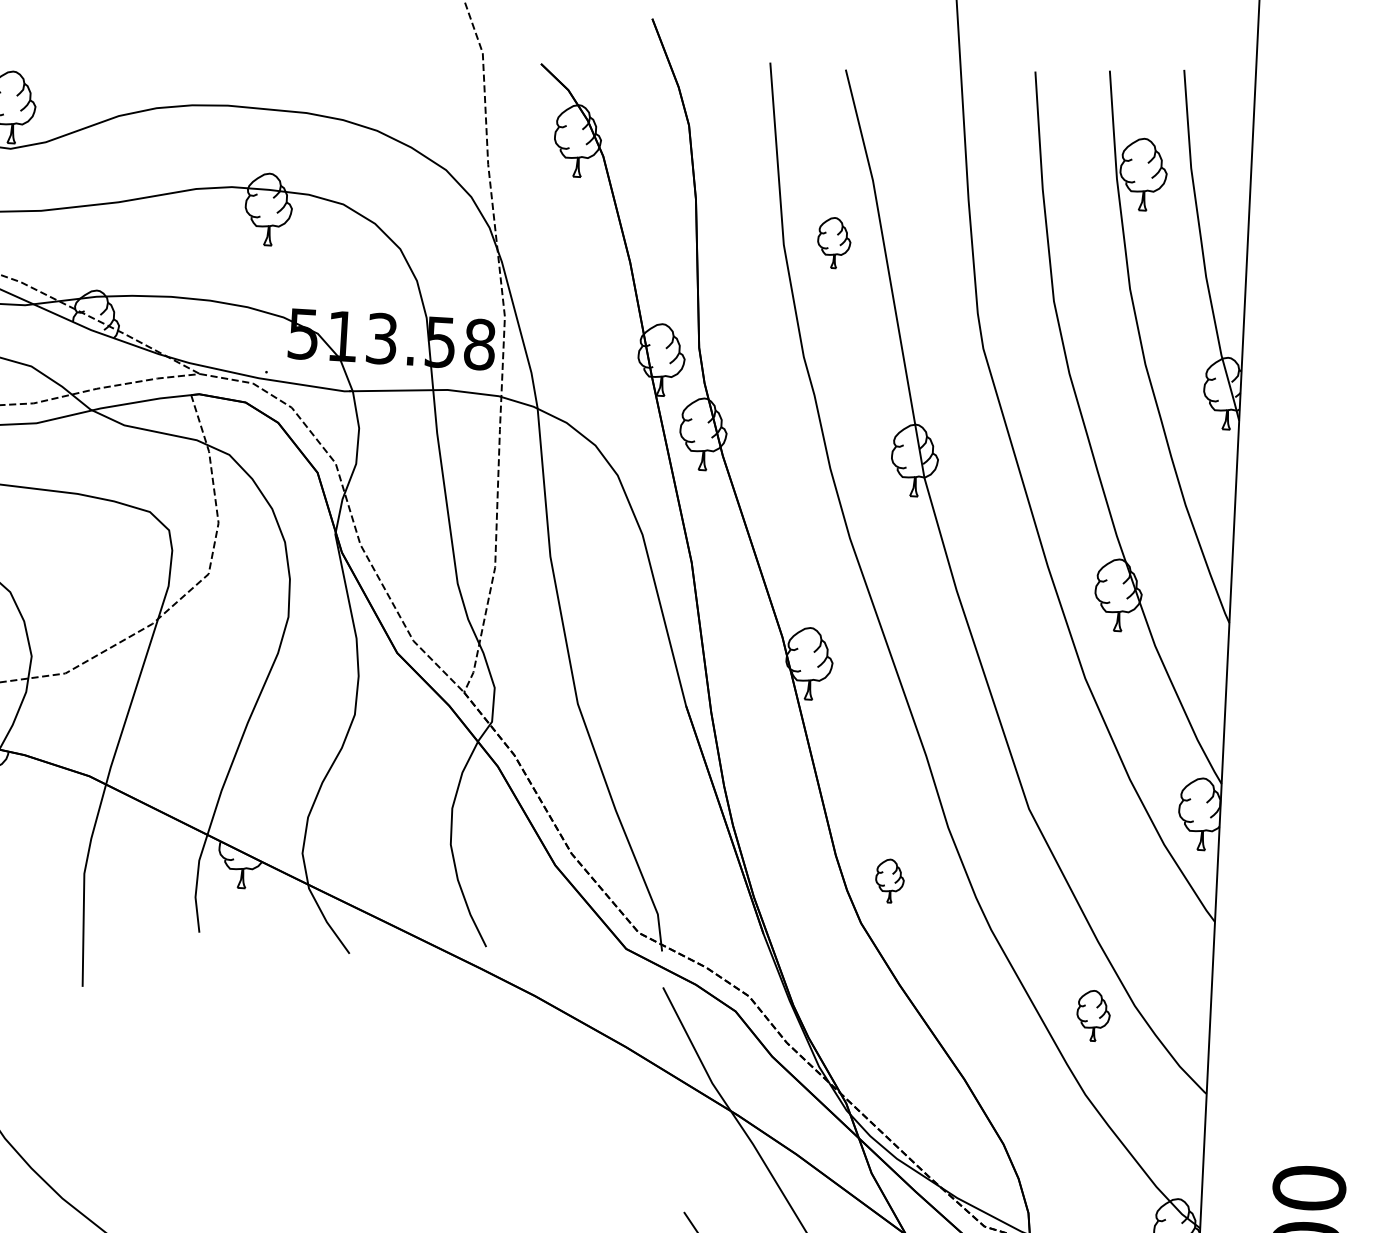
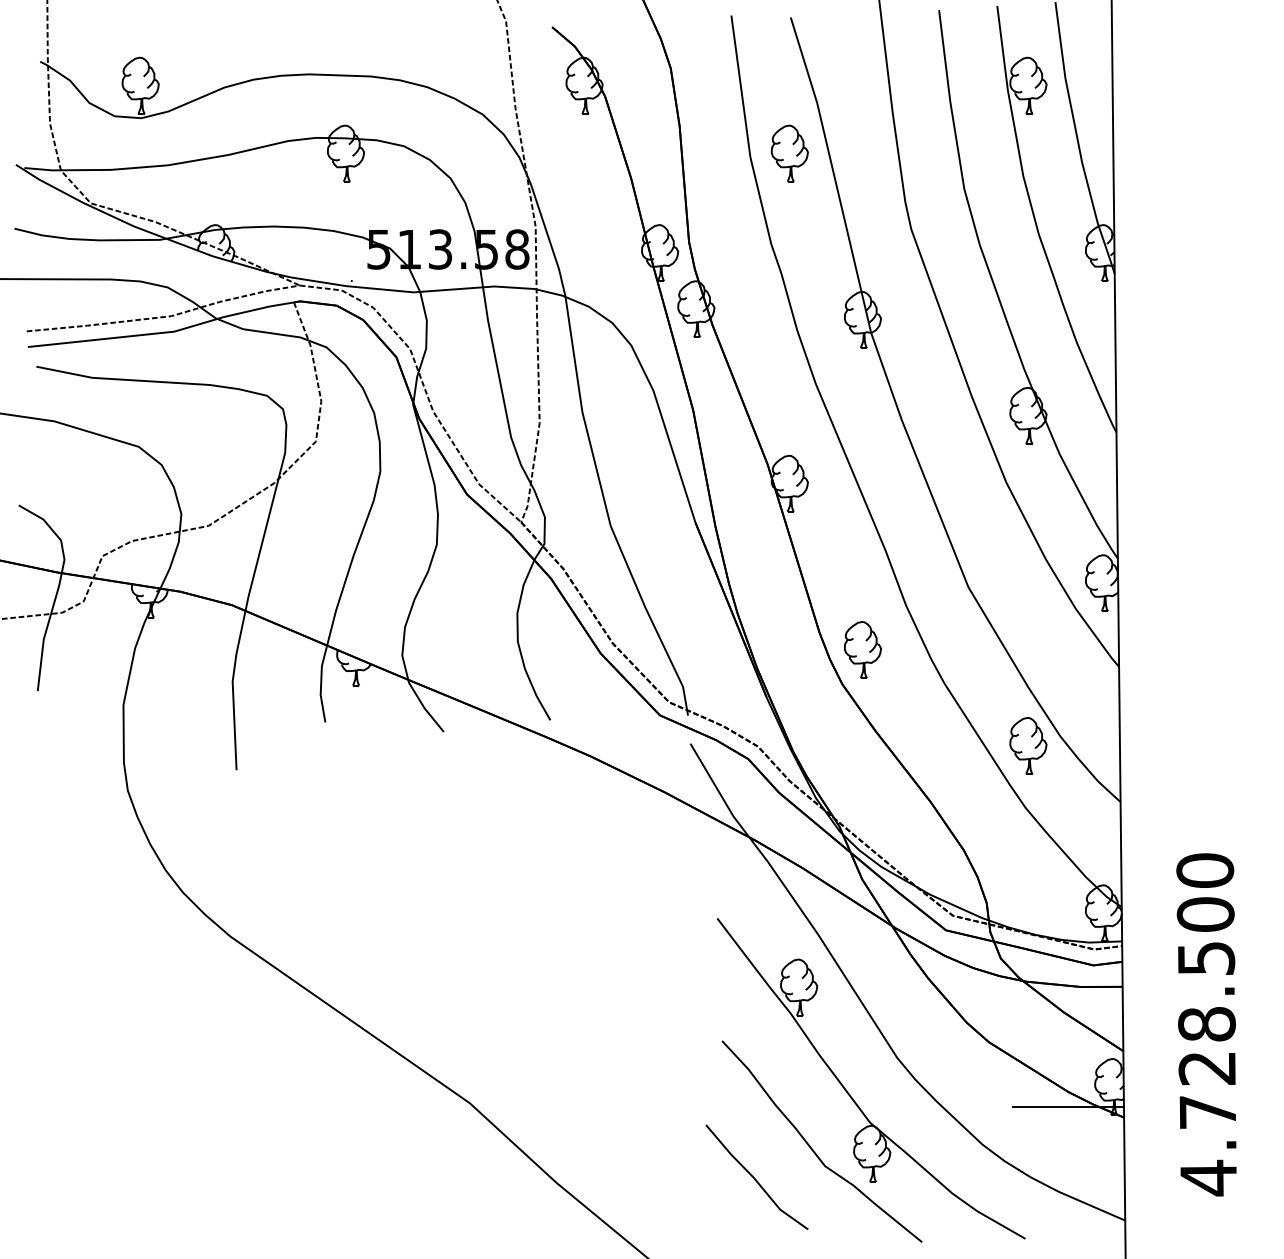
part: (833, 242) -> (789, 153), size x1.43
part: (889, 880) -> (862, 649), size x1.67
part: (1093, 1015) -> (1028, 745), size x1.43

